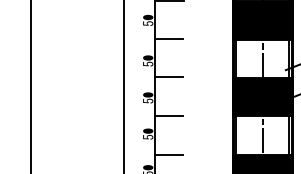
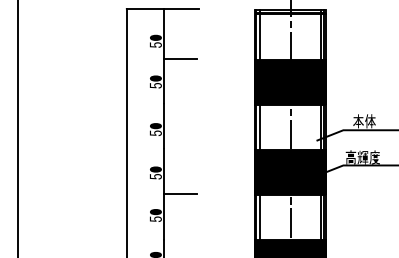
line: (169, 38) -> (180, 103), removed
line: (169, 77) -> (180, 148), removed
line: (169, 154) -> (180, 239), removed

